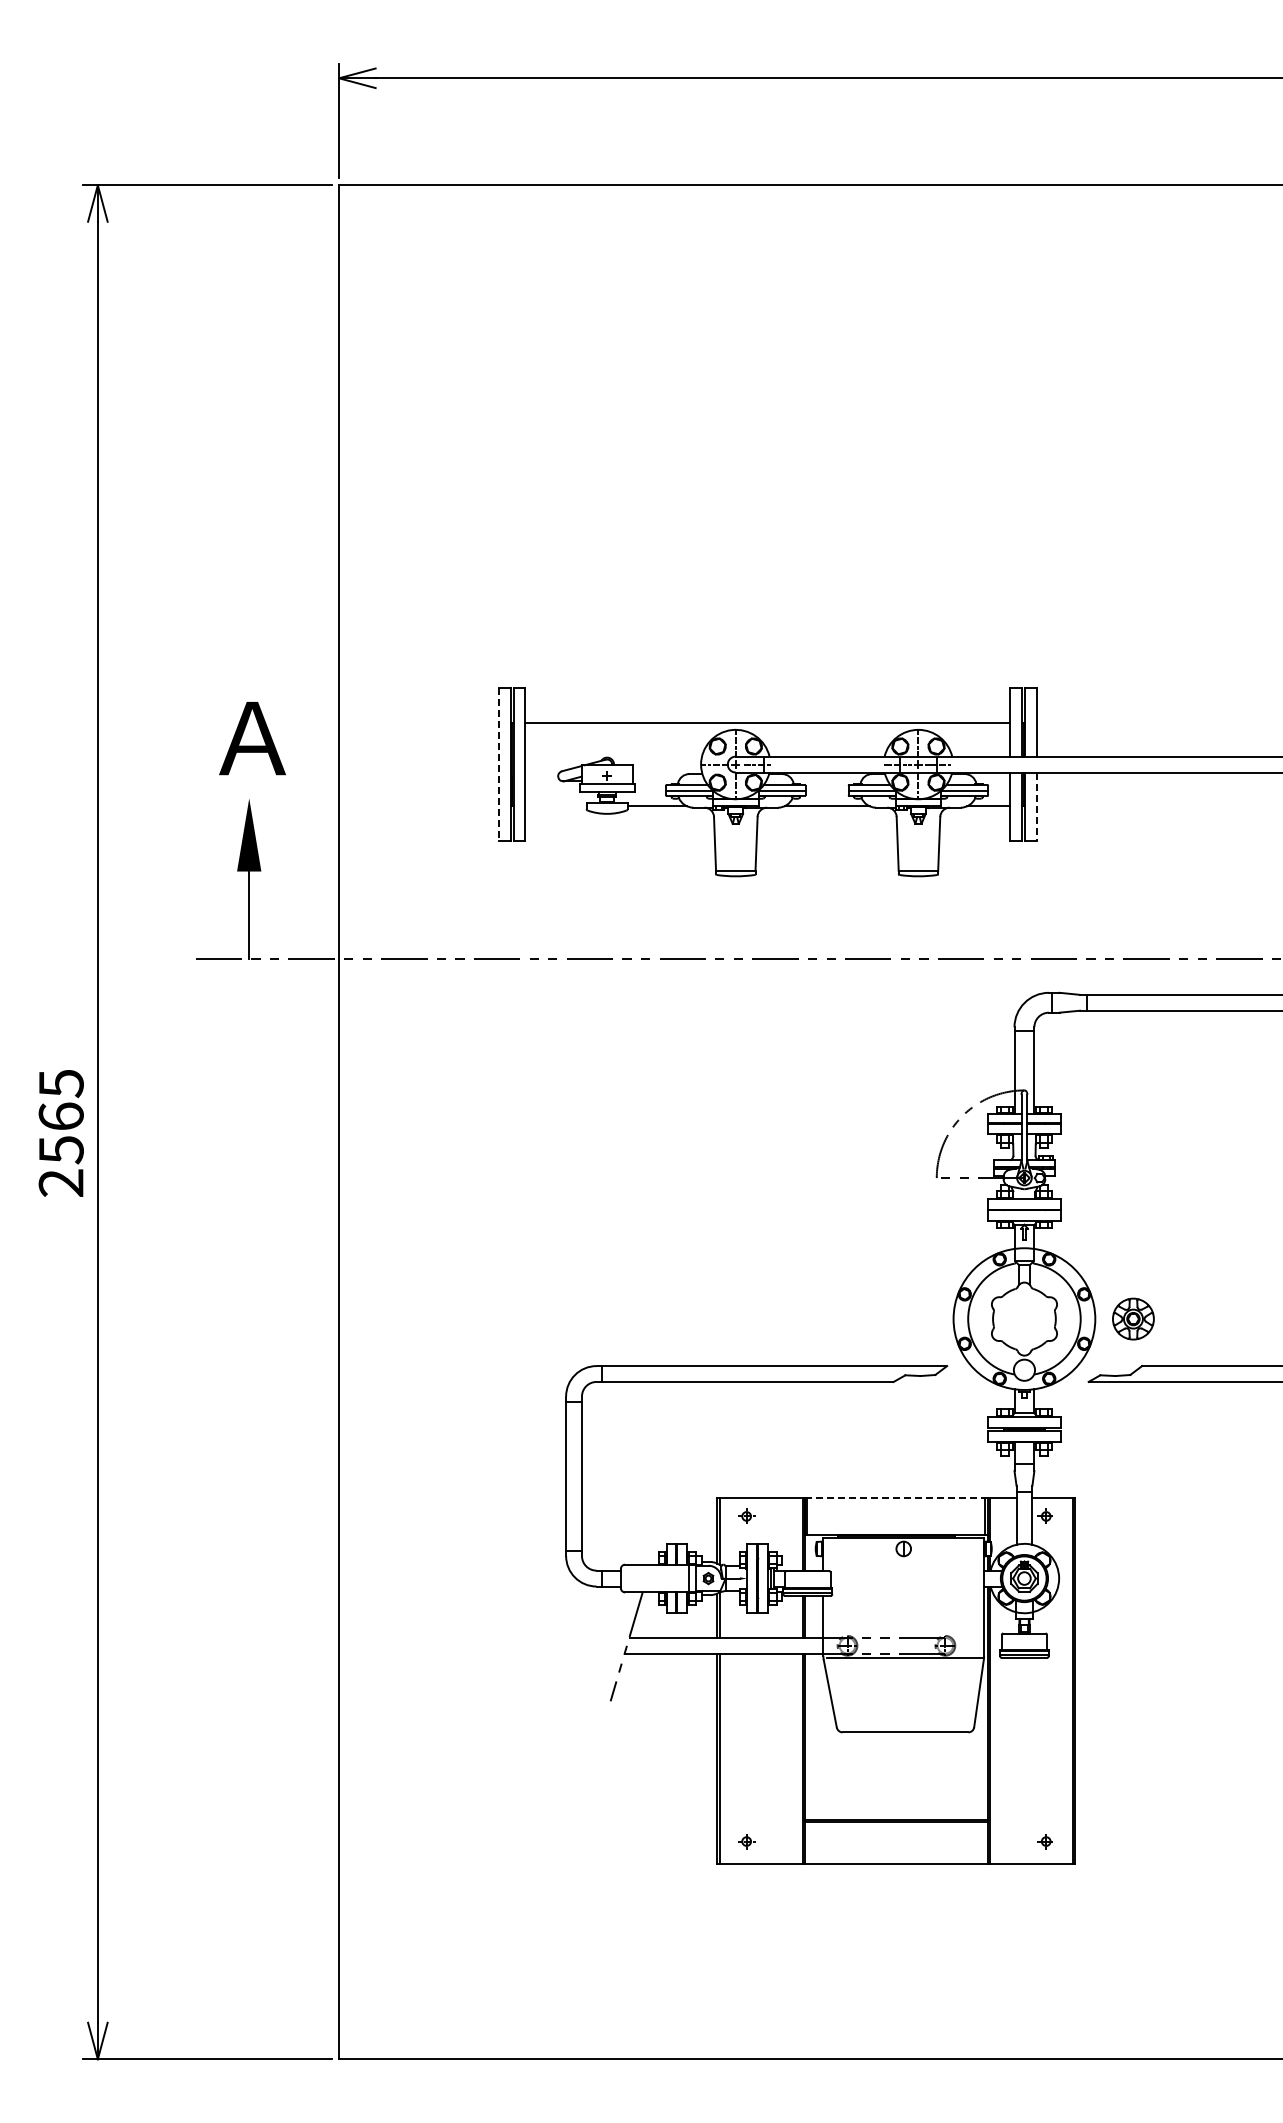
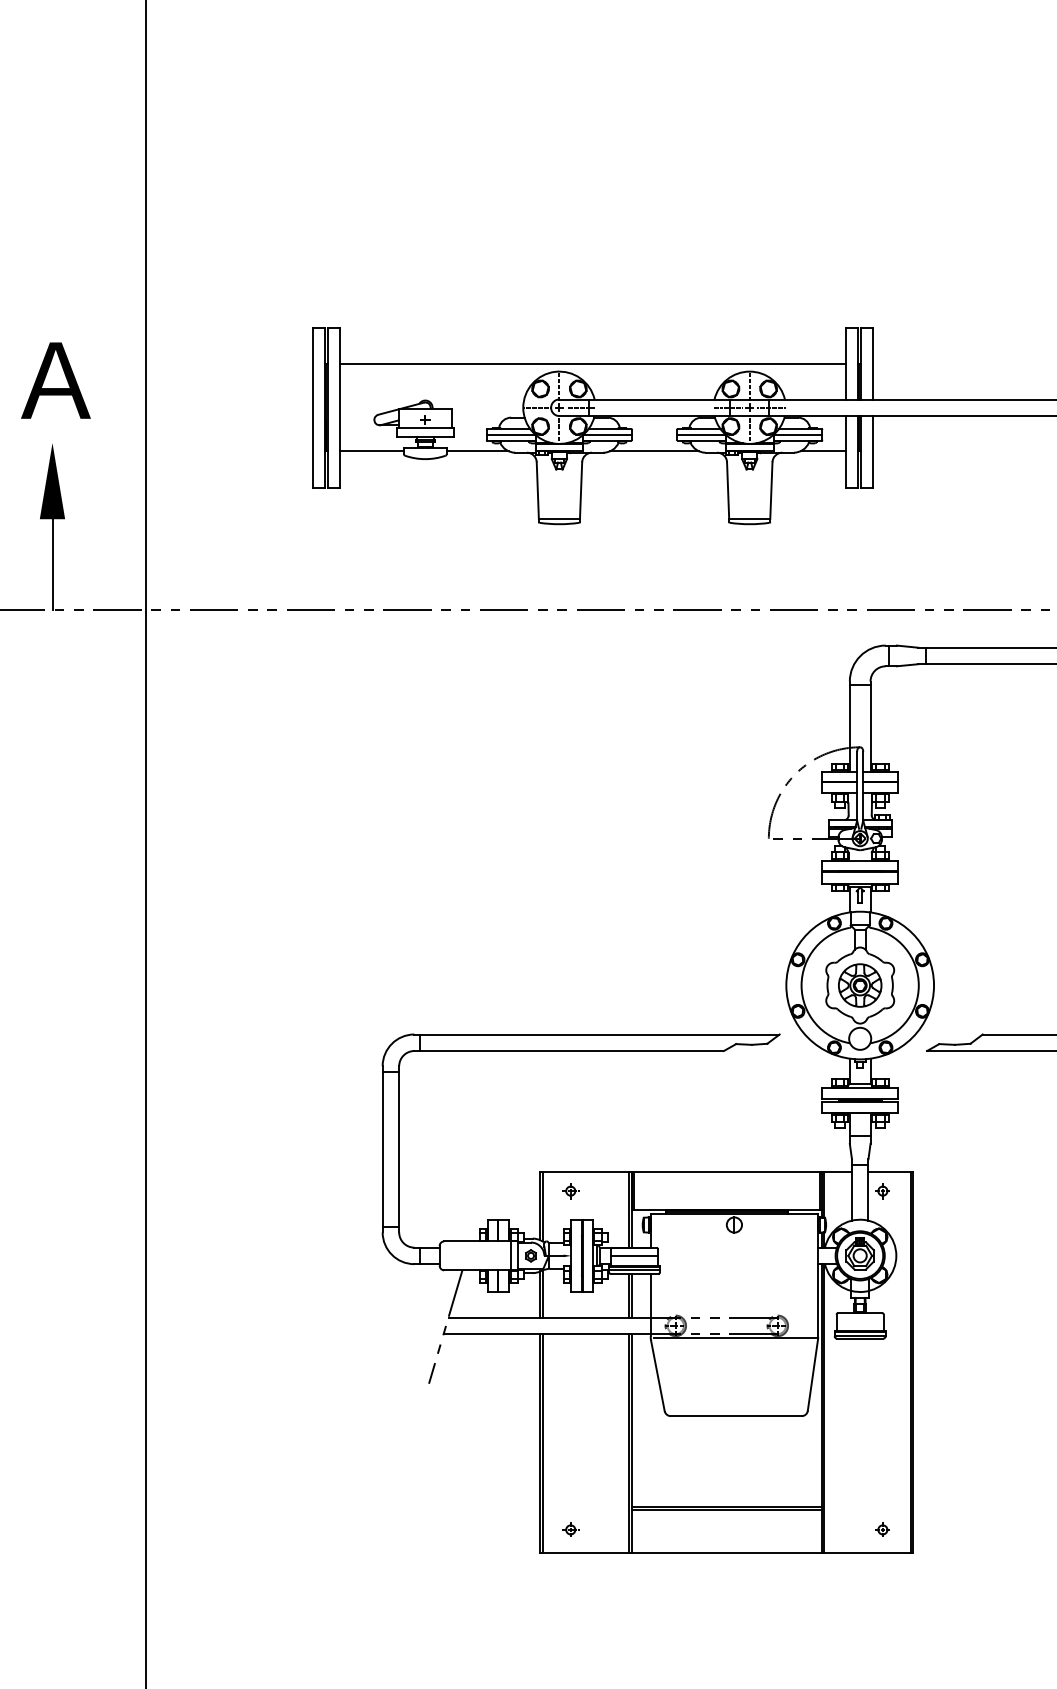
line: (498, 764) -> (312, 407), dashed -> solid
line: (555, 806) -> (371, 451), added
line: (1036, 807) -> (872, 452), dashed -> solid
part: (1133, 1318) -> (860, 984), moved
line: (896, 1498) -> (726, 1172), dashed -> solid
line: (807, 1578) -> (634, 1255), added

